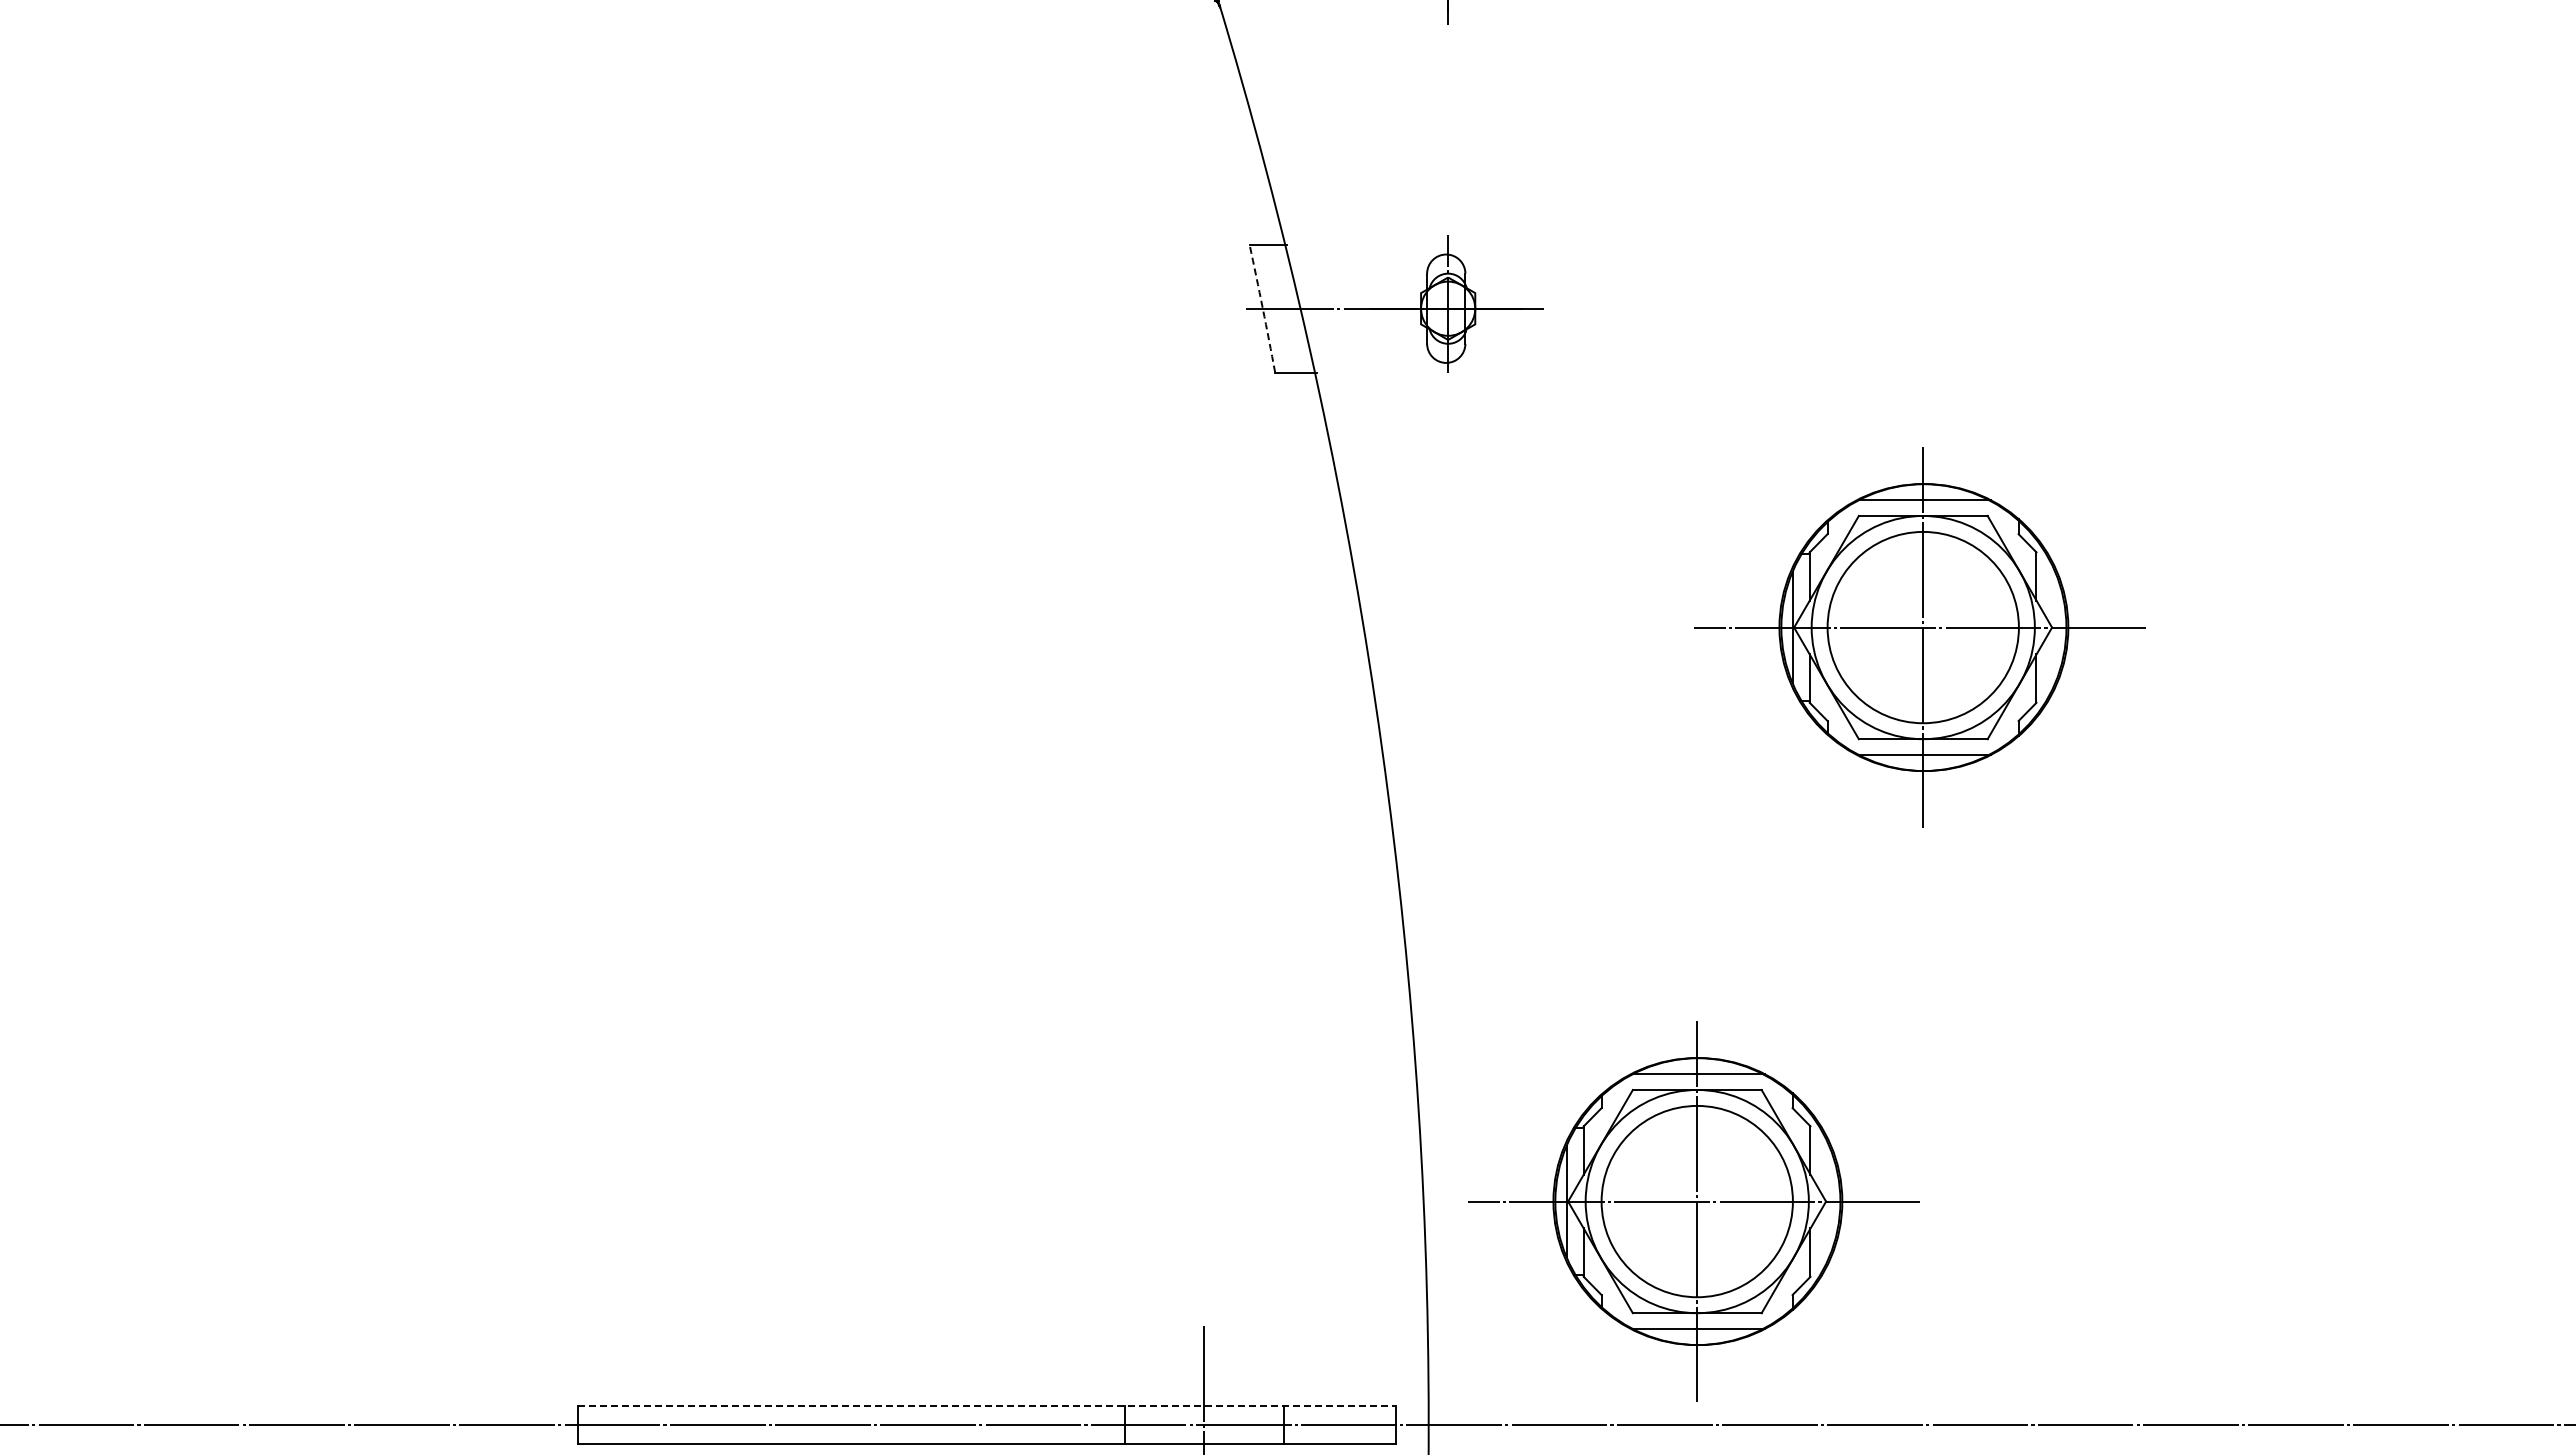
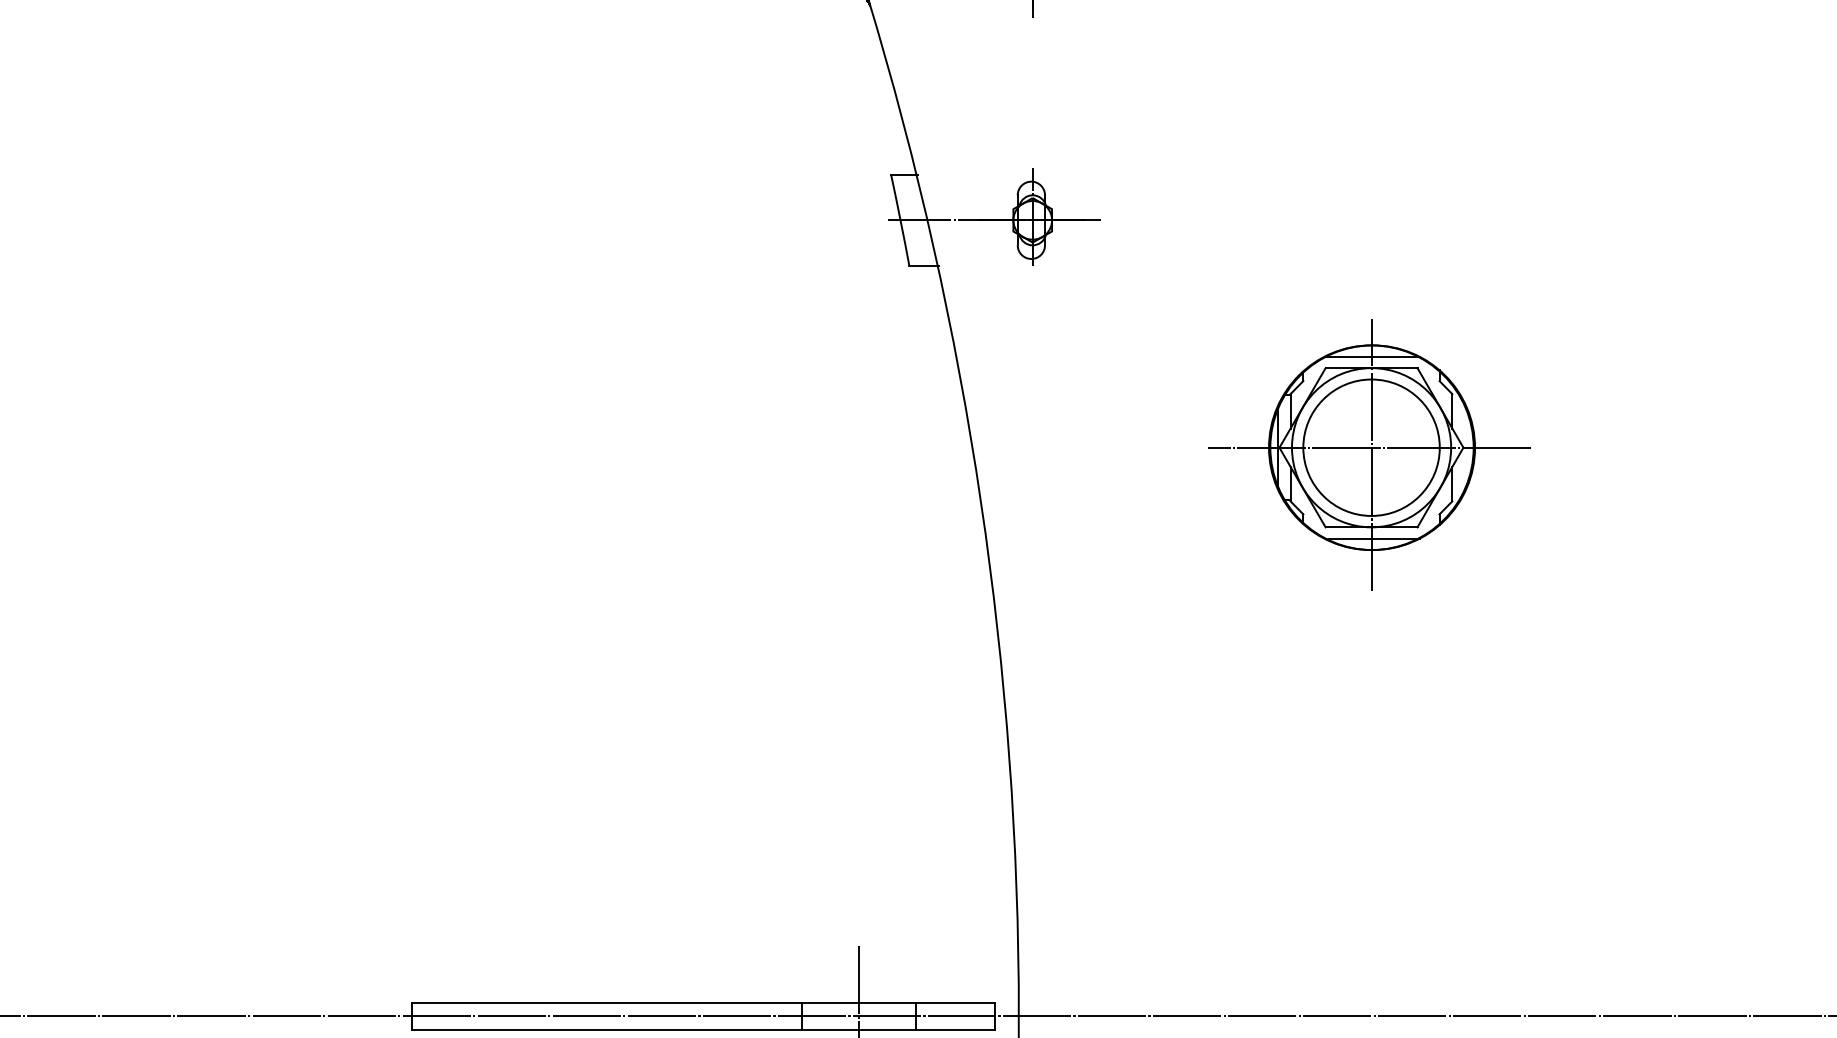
arc: (1262, 308) -> (900, 220), dashed -> solid
part: (1693, 1211) -> (1207, 864), removed
line: (986, 1405) -> (703, 1002), dashed -> solid

